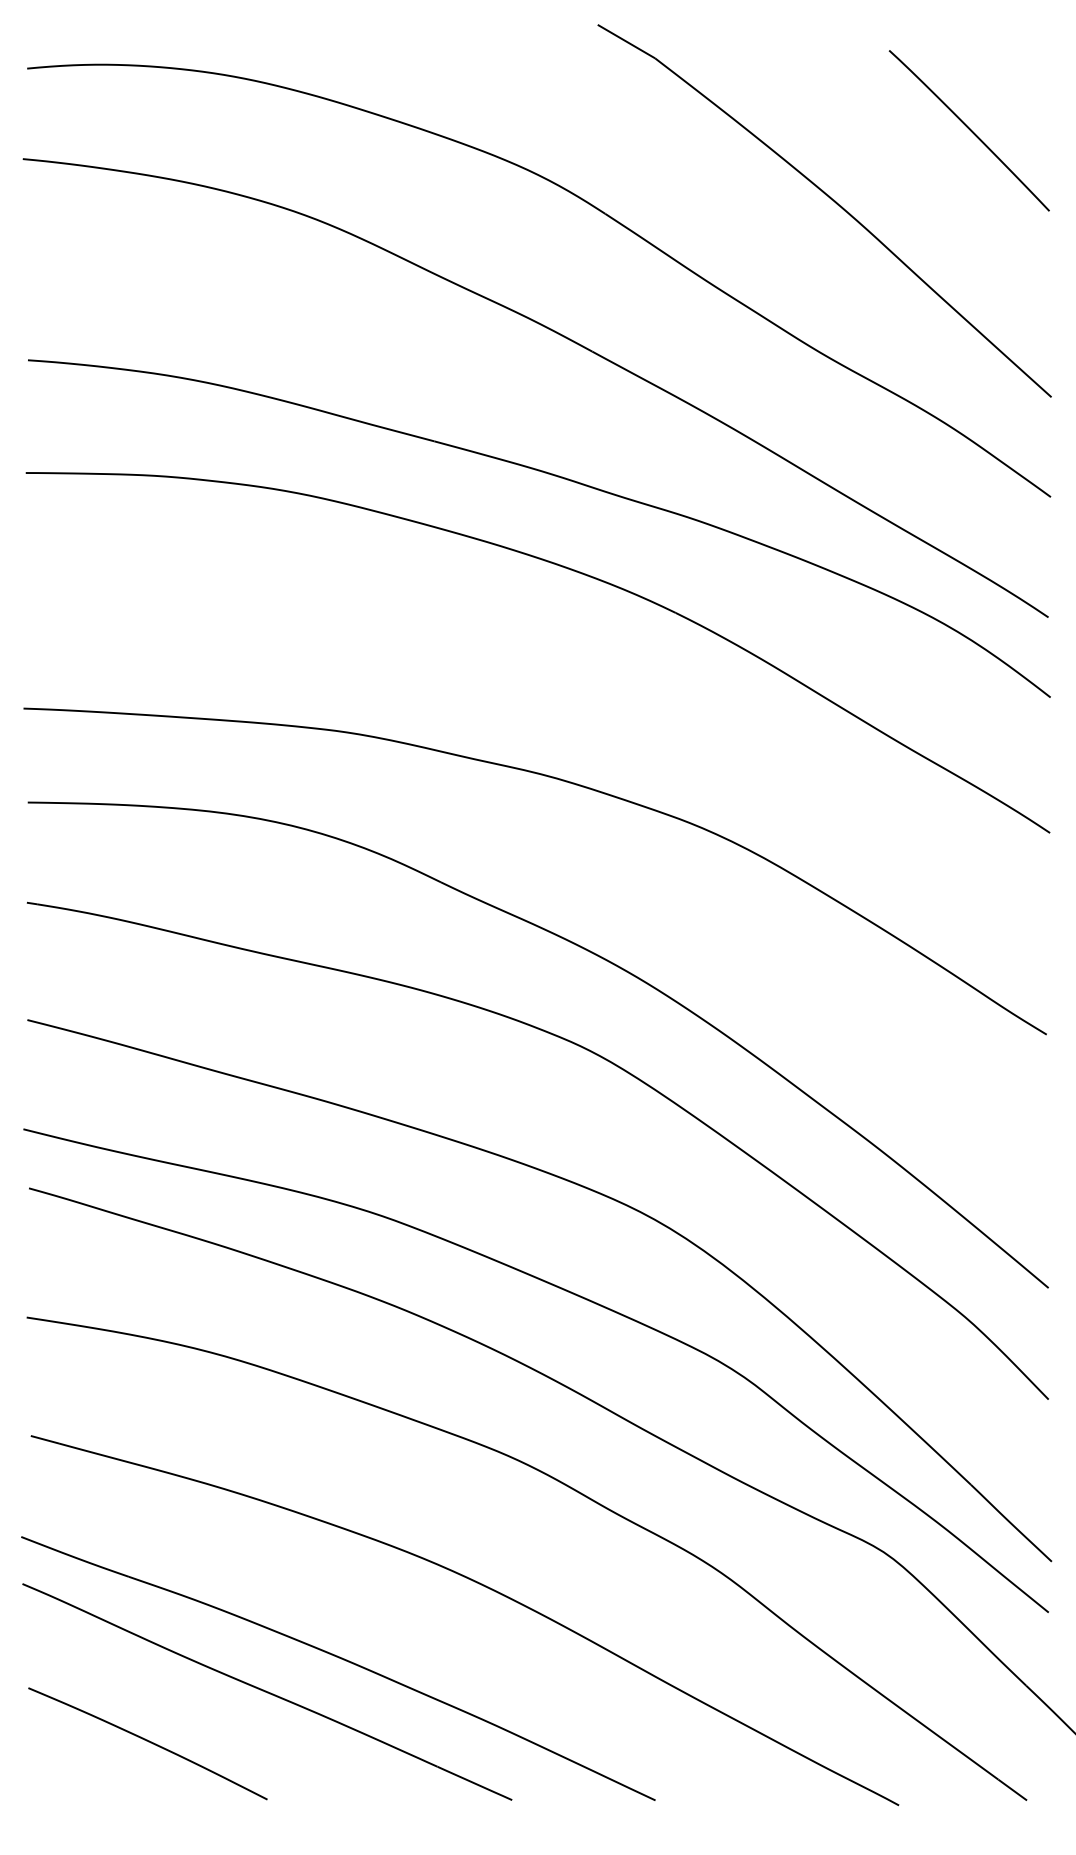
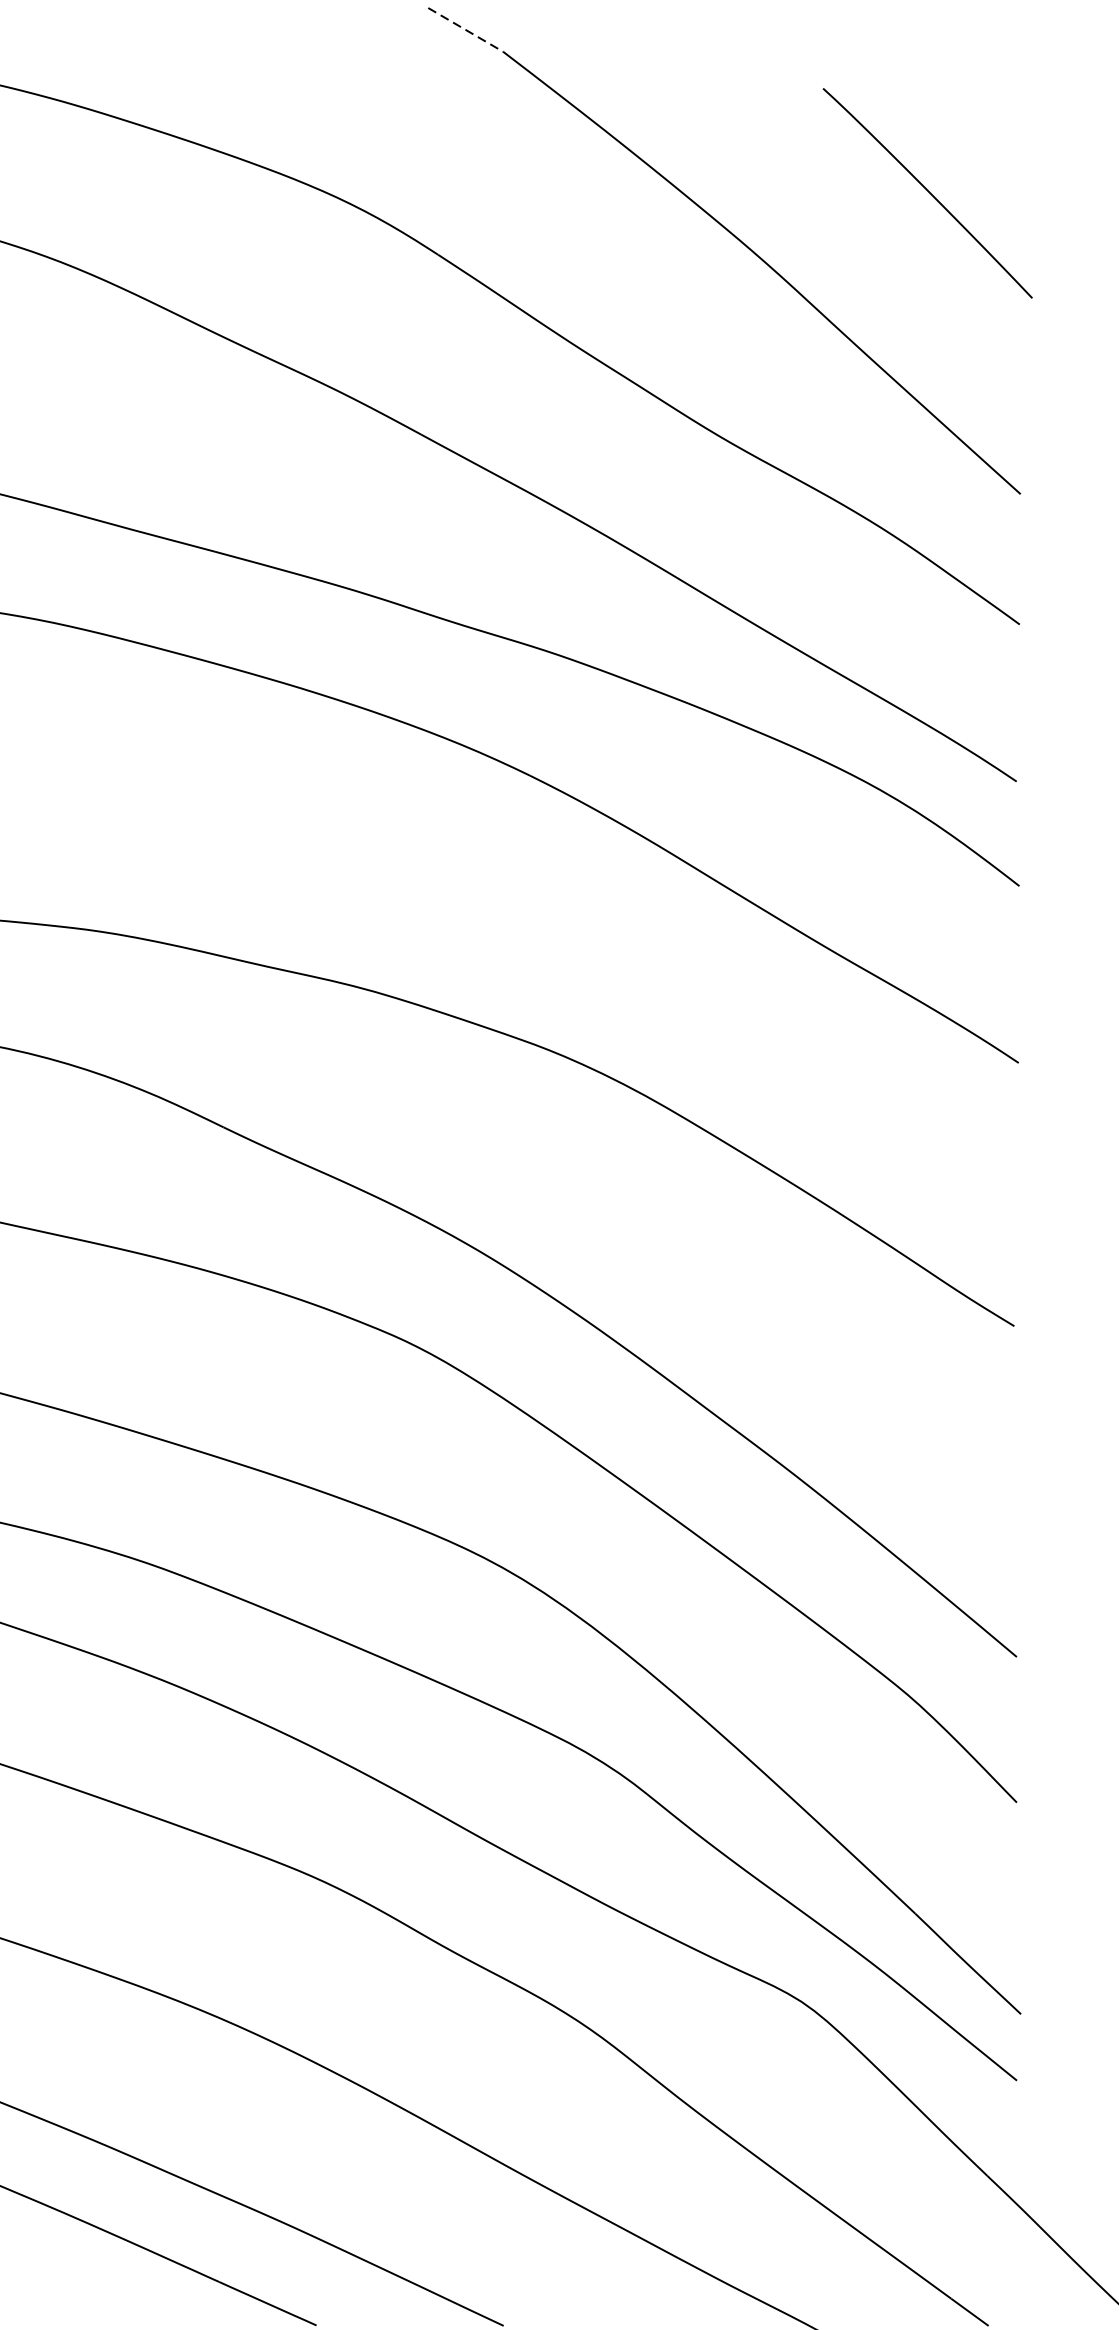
line: (626, 41) -> (465, 29), solid -> dashed
curve: (968, 129) -> (926, 191), moved

